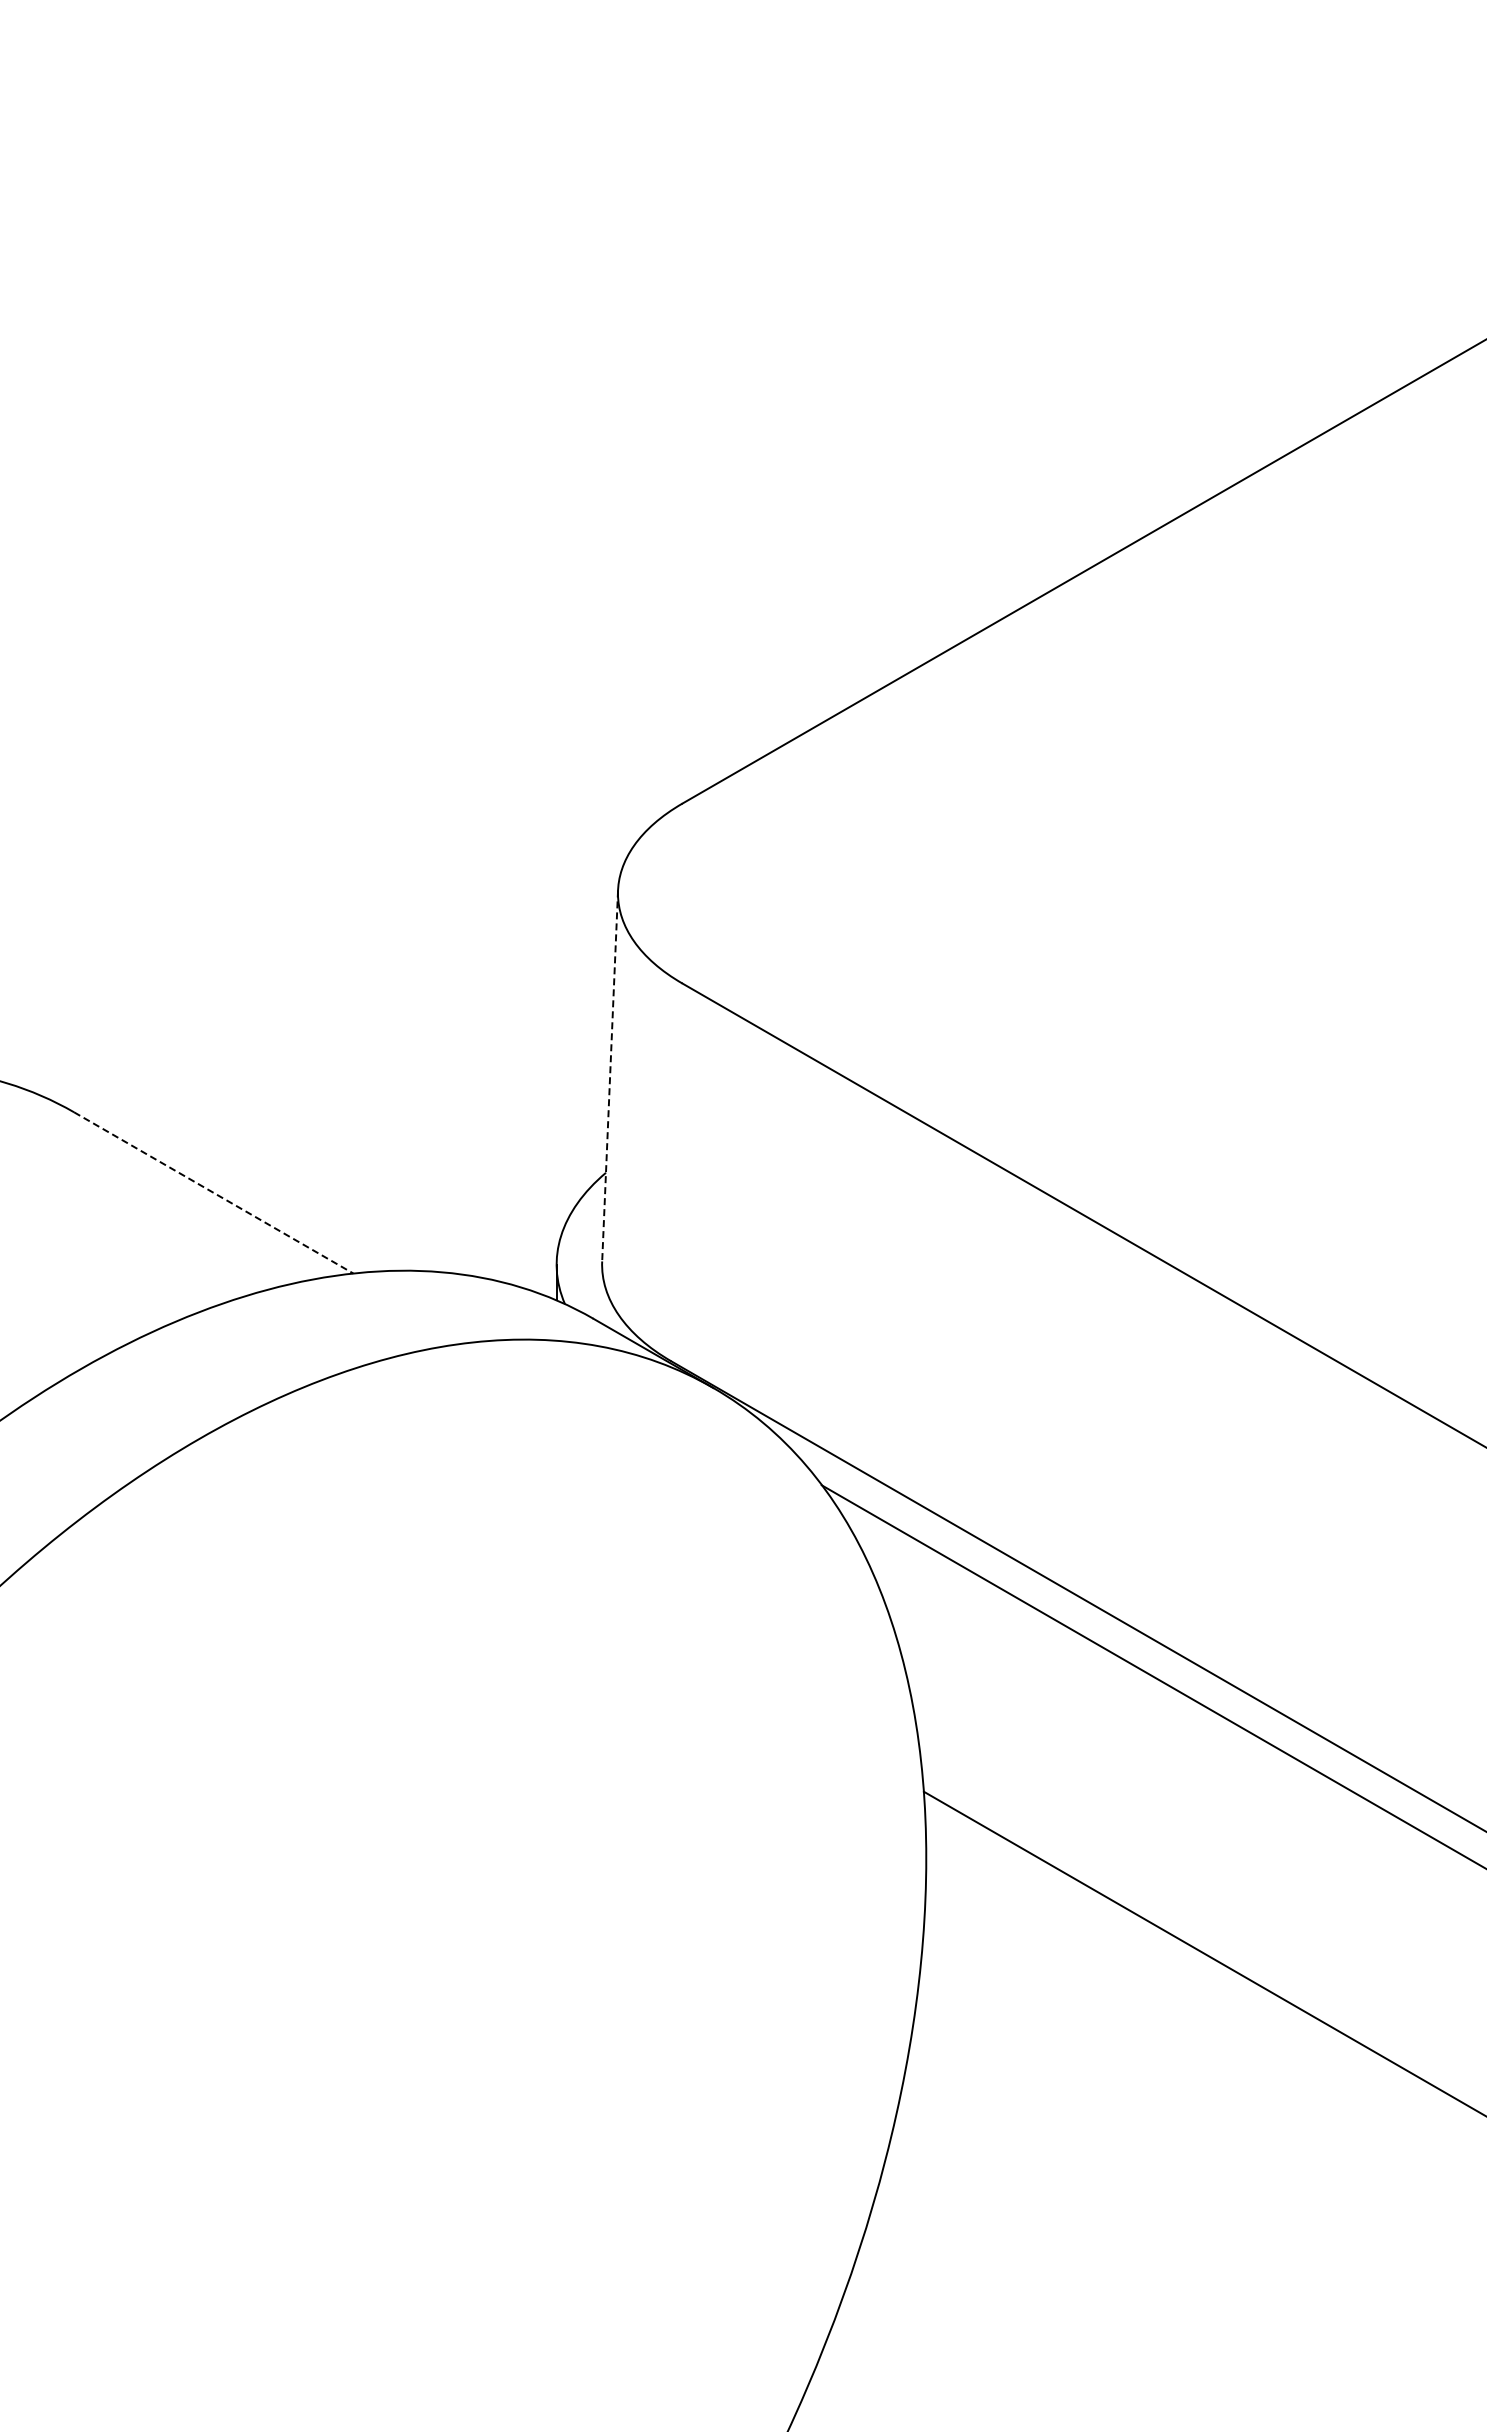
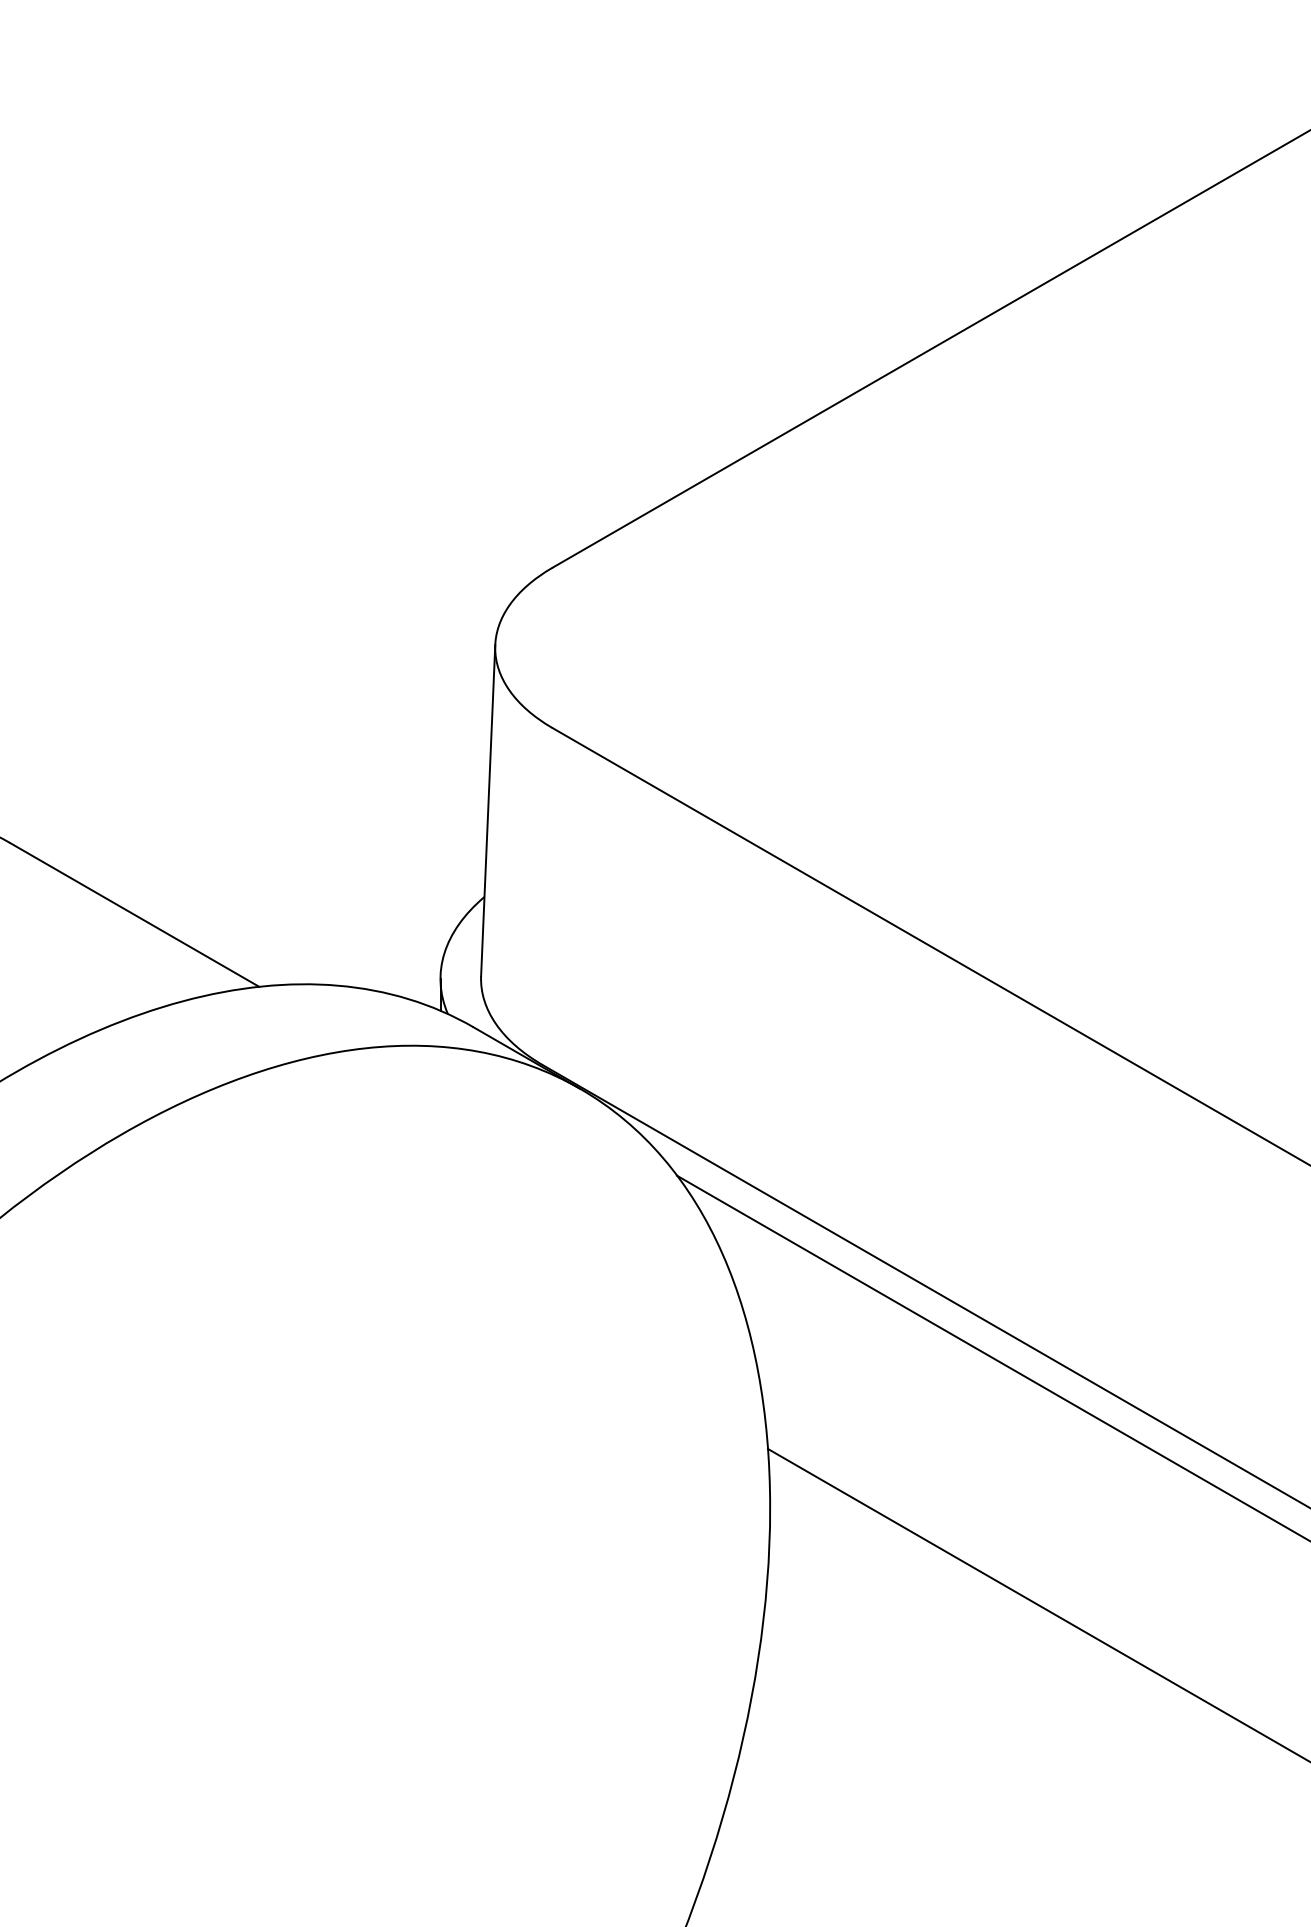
line: (610, 1075) -> (488, 810), dashed -> solid
line: (214, 1193) -> (135, 915), dashed -> solid

